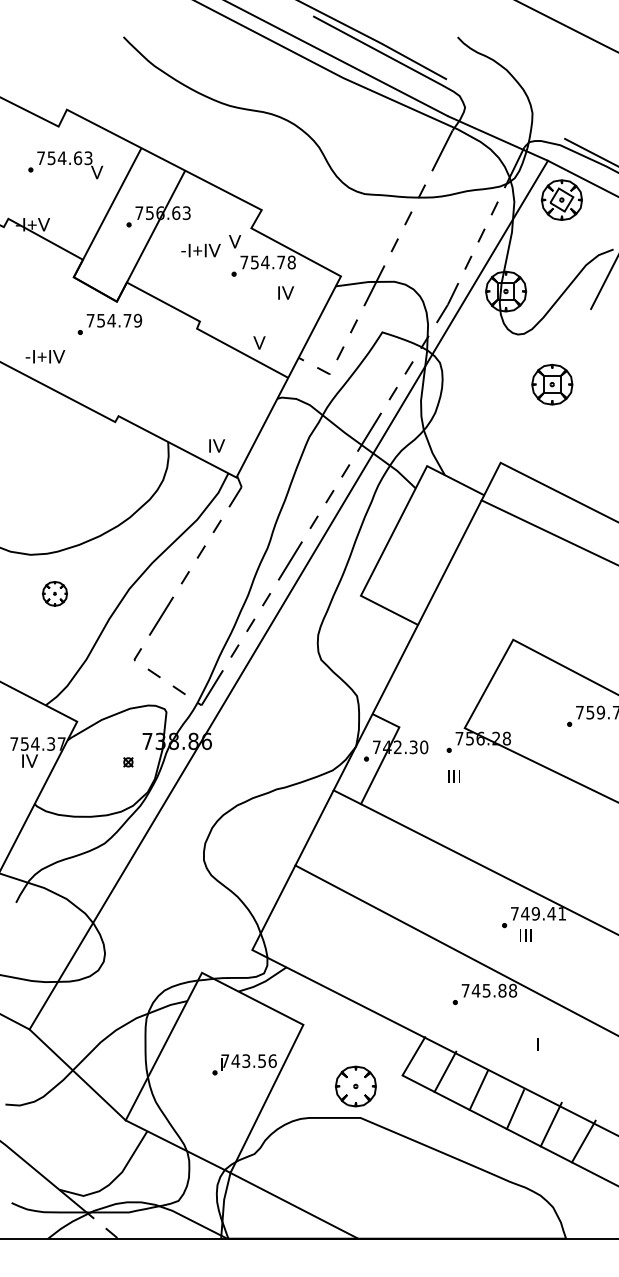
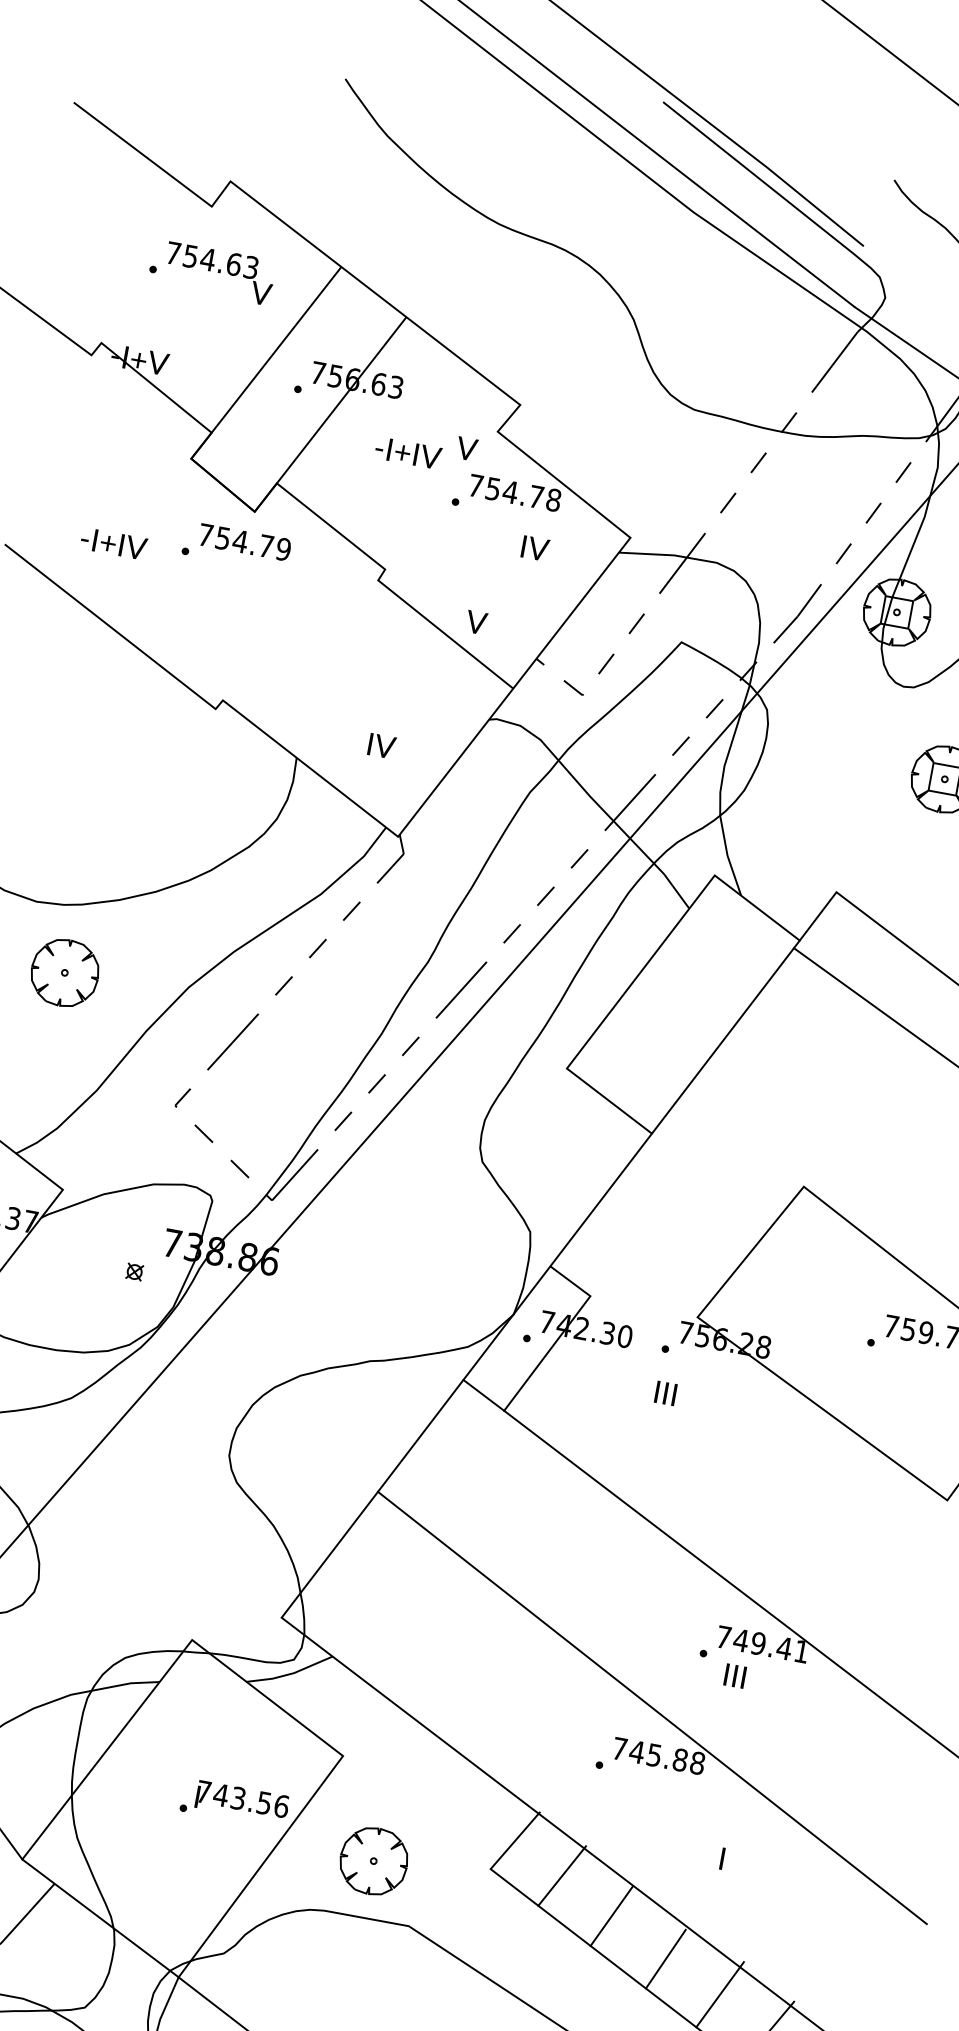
text: (45, 356) -> (114, 543), moved
text: (217, 445) -> (382, 745), moved
part: (54, 593) -> (64, 972), size x1.67
part: (355, 1086) -> (373, 1861), moved

